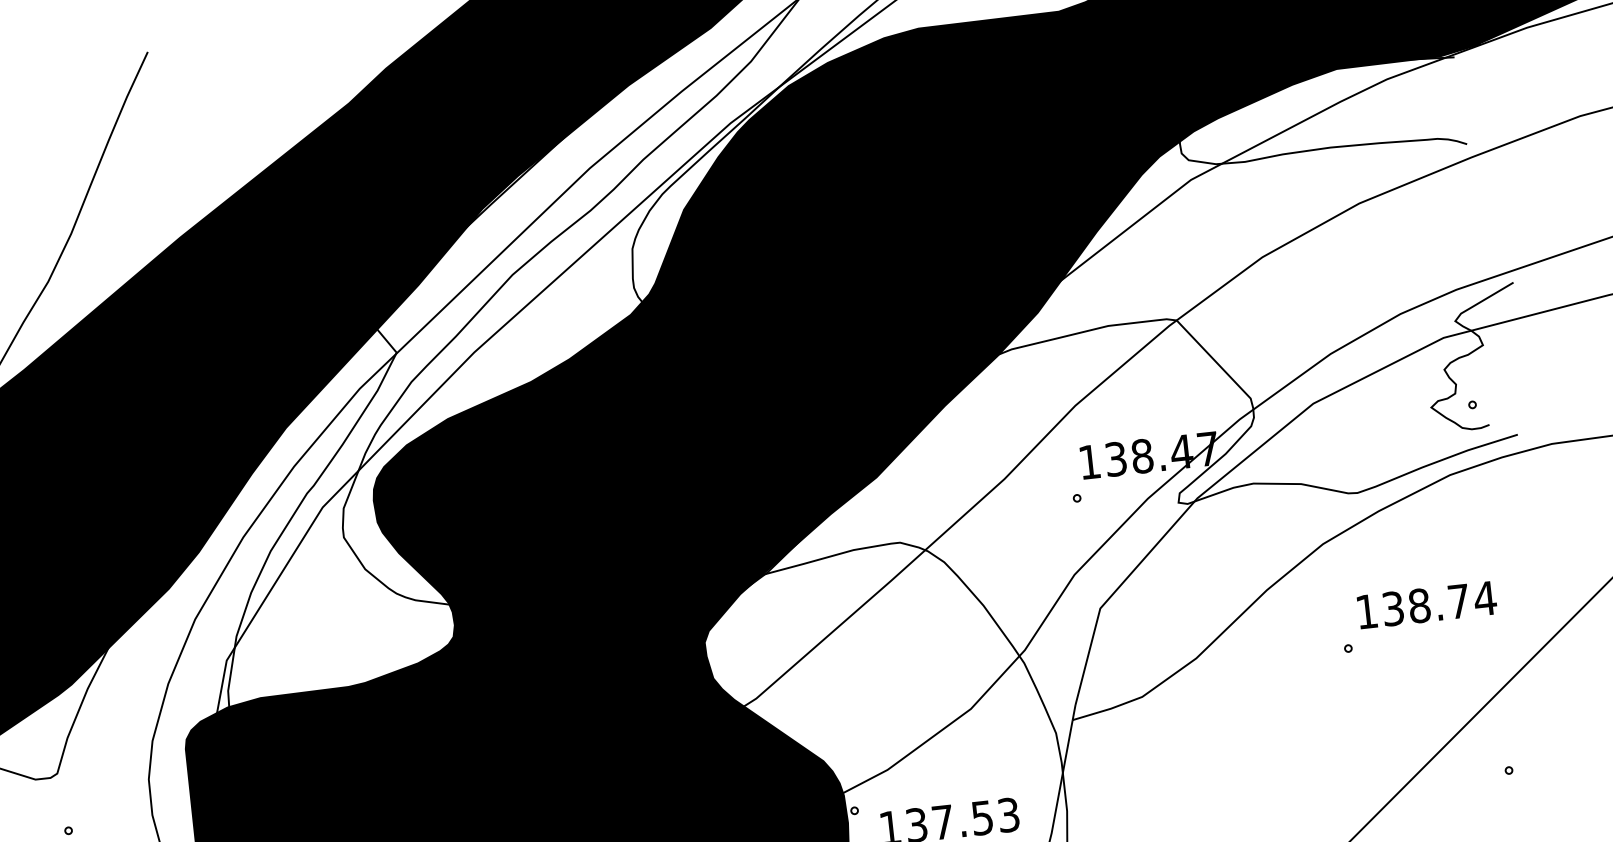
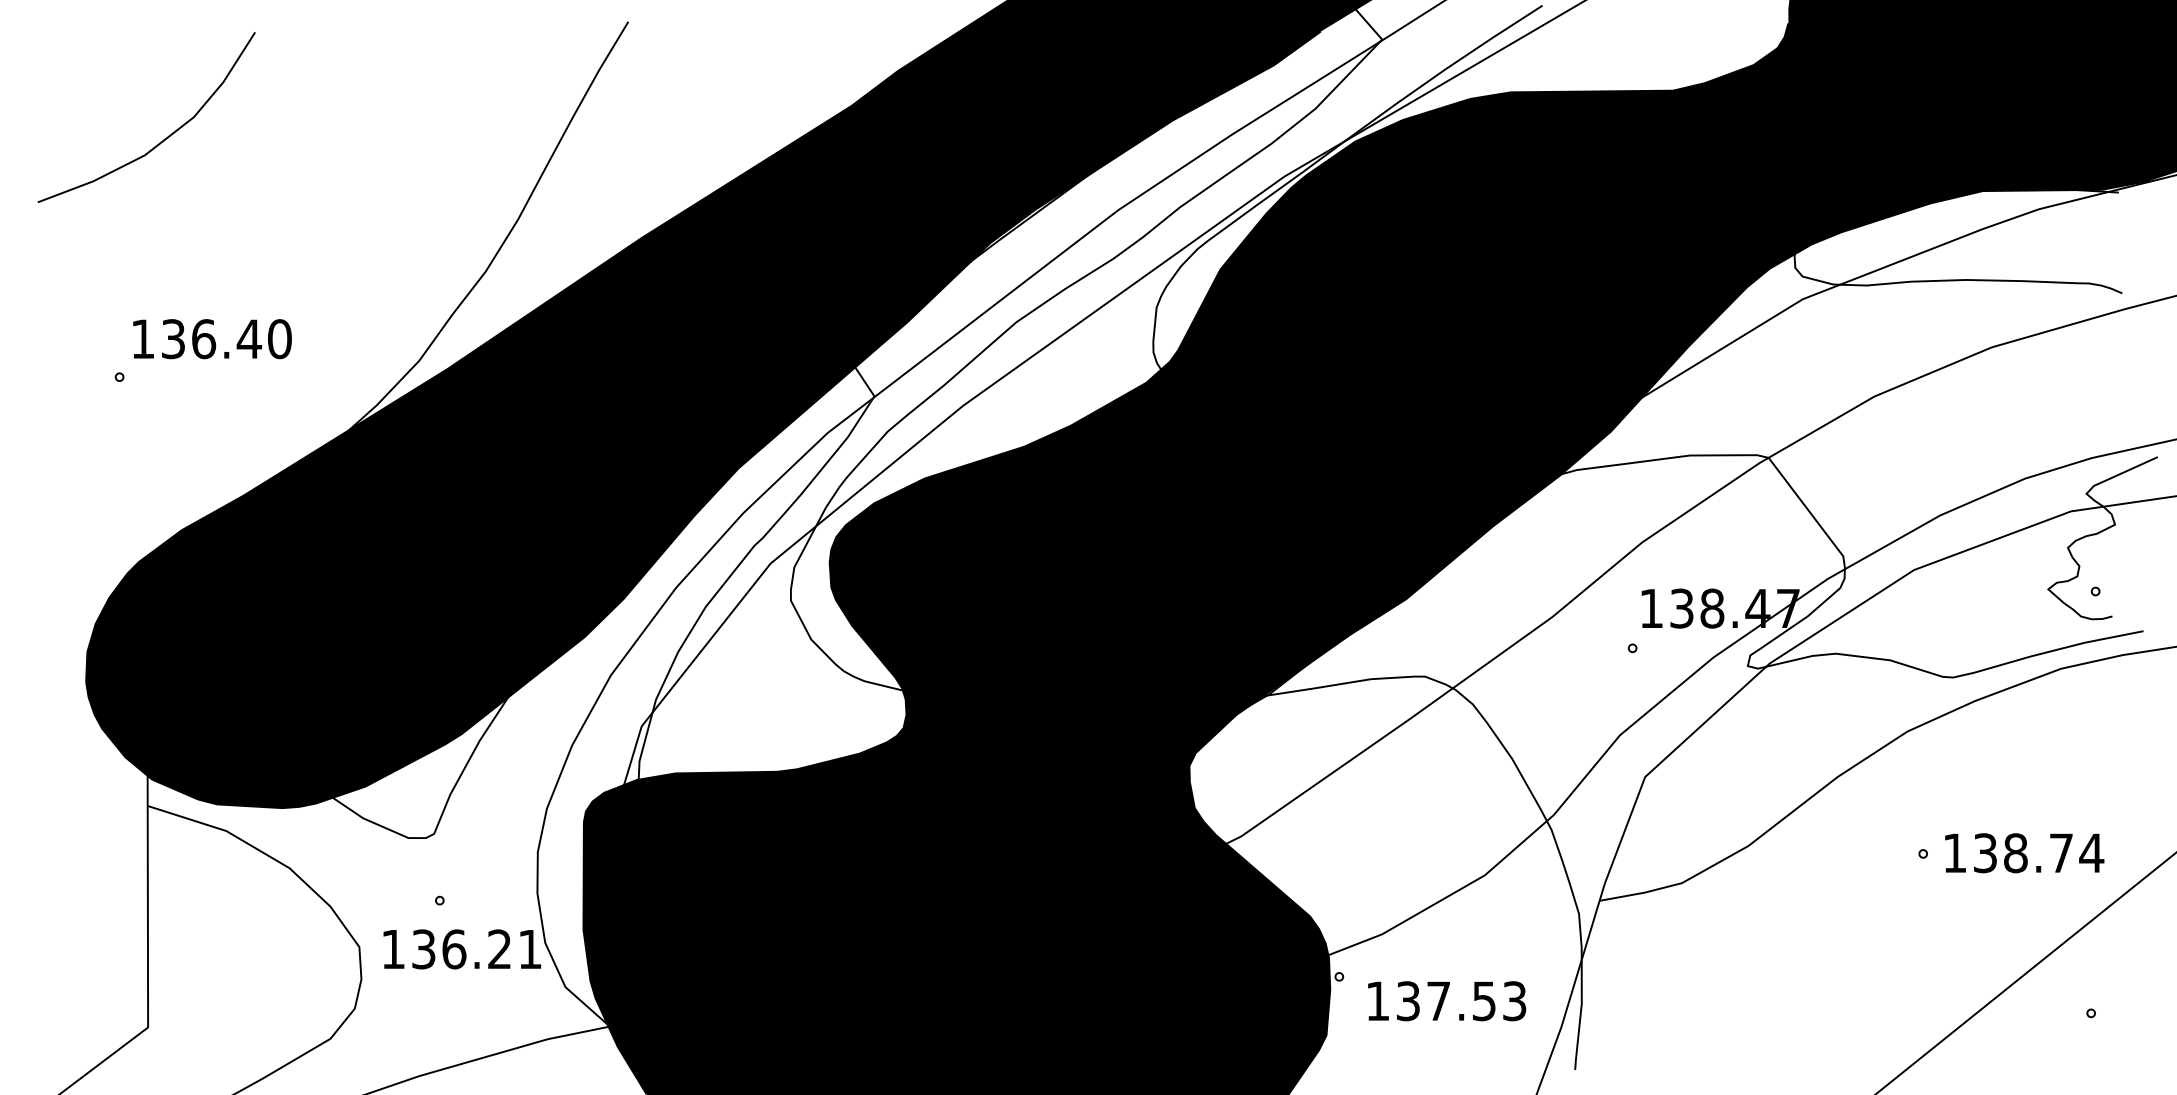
text: (1427, 605) -> (2024, 853), moved

